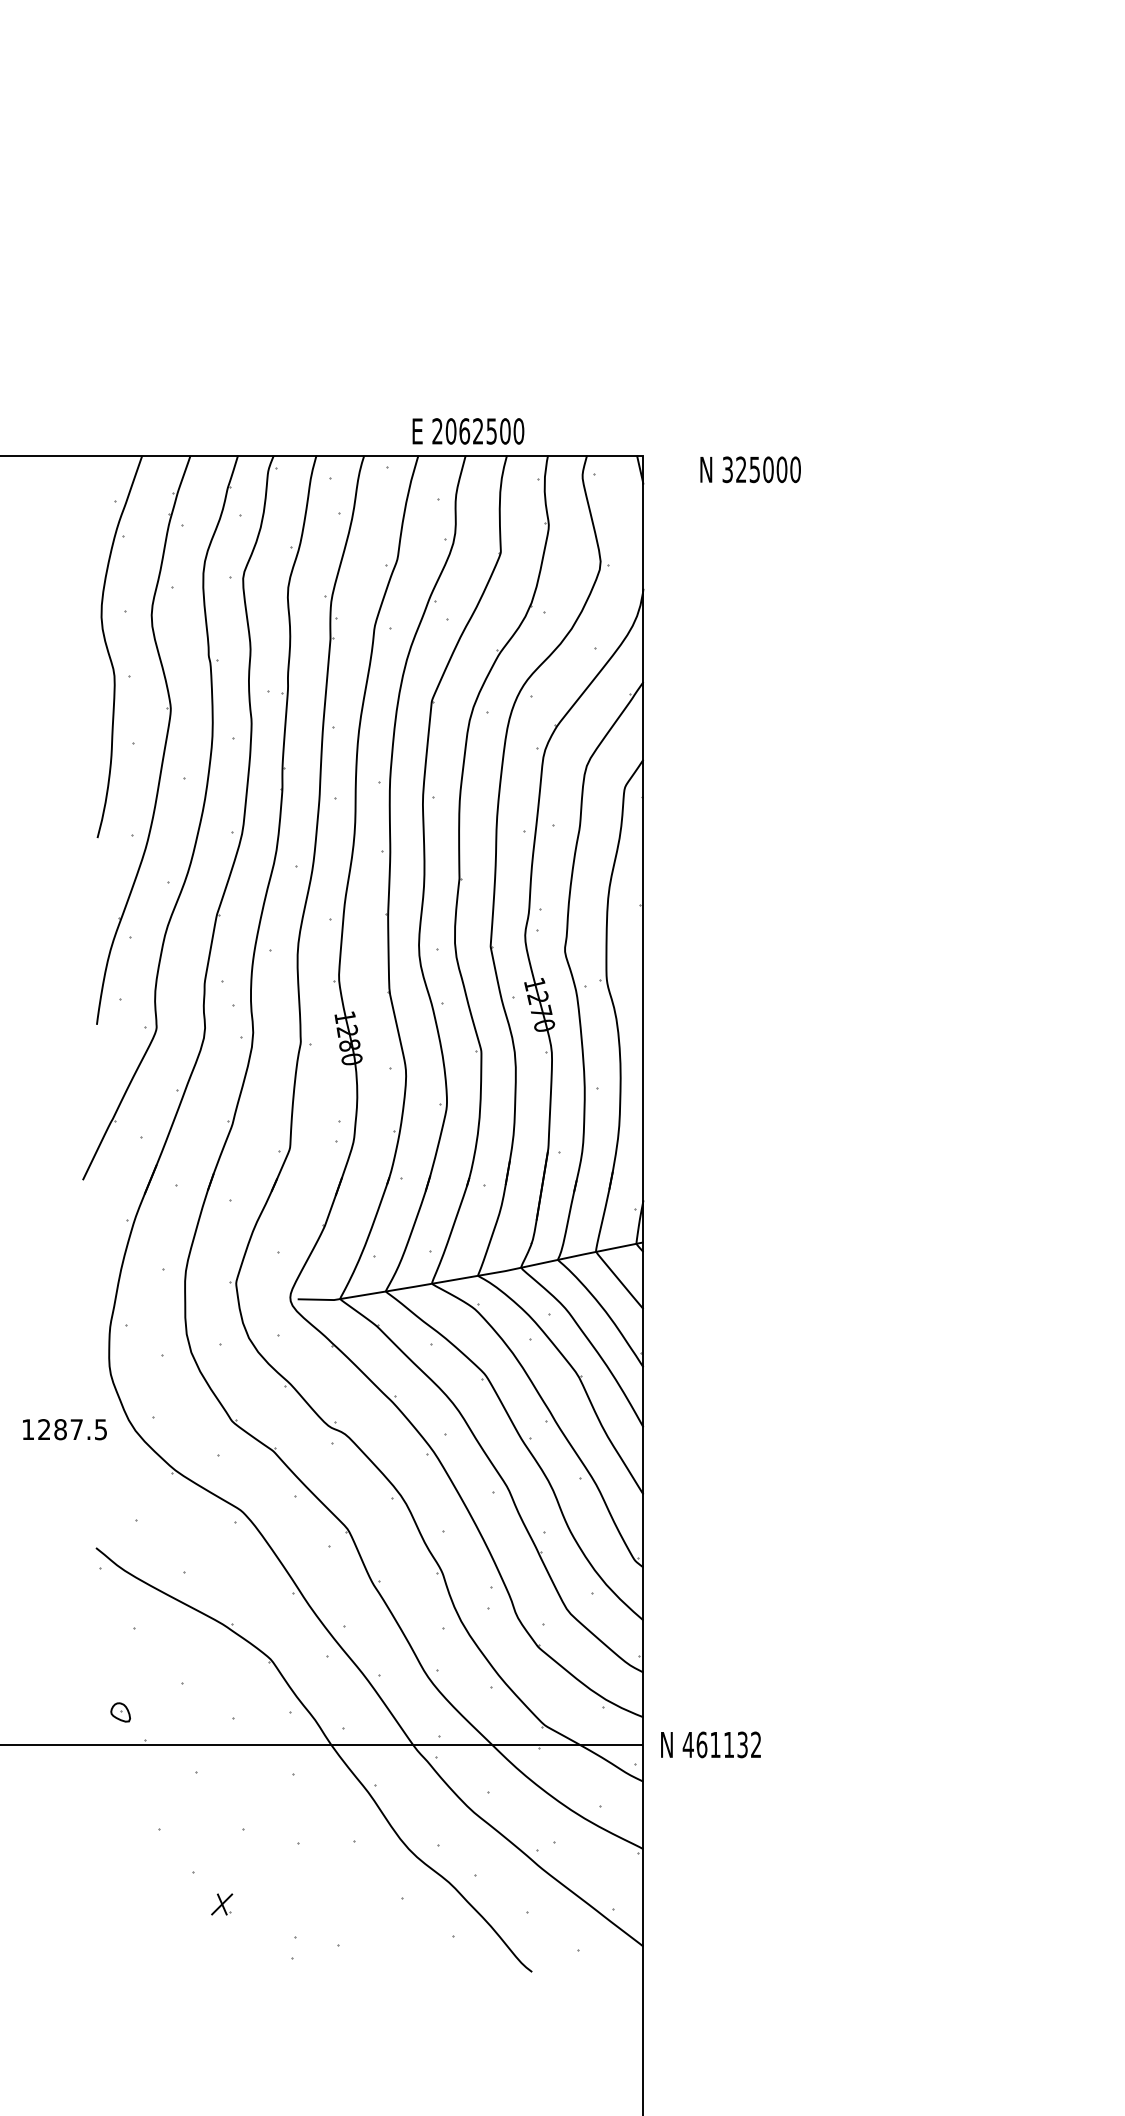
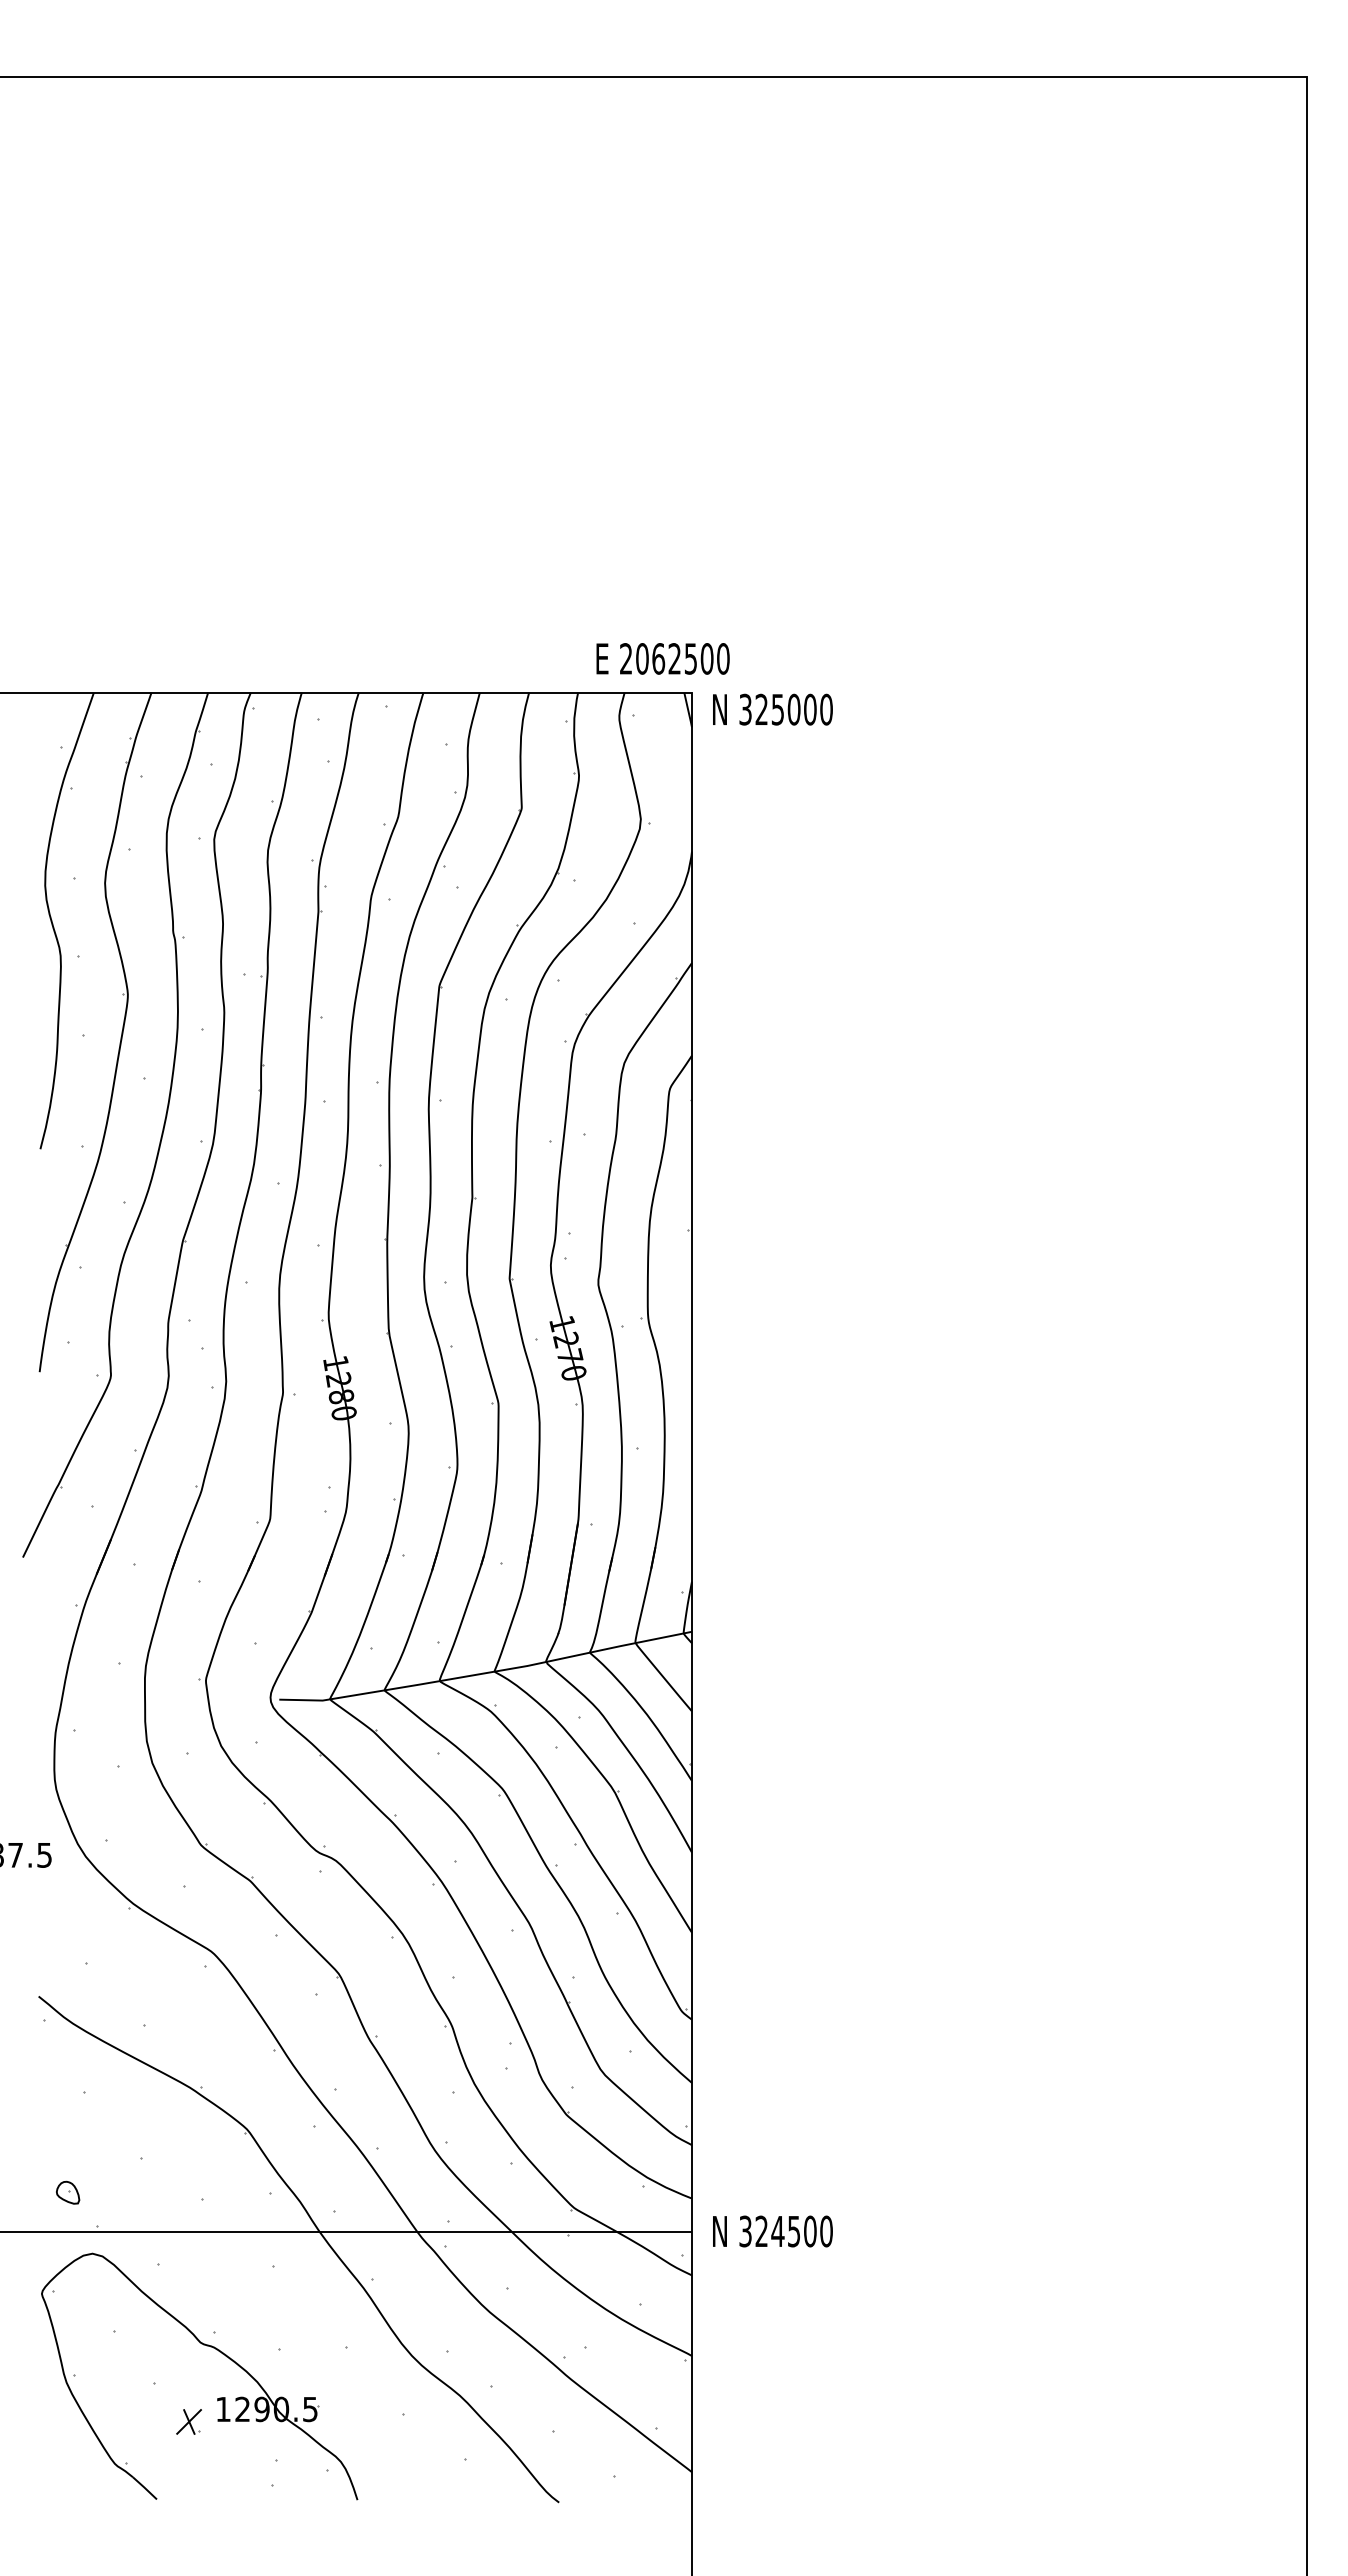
text: (467, 431) -> (662, 658), moved
text: (750, 469) -> (772, 709), moved
text: (721, 1744) -> (785, 2231), 461132 -> 324500
part: (245, 1884) -> (217, 2398), added

